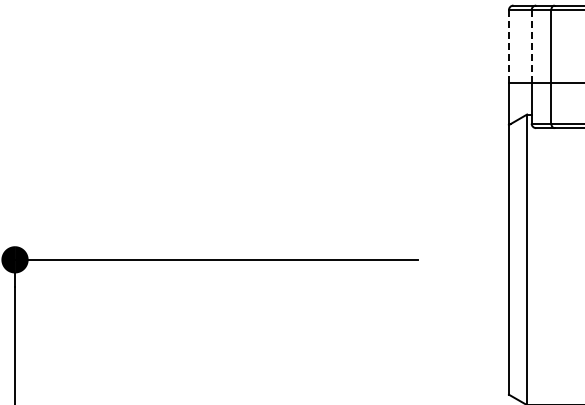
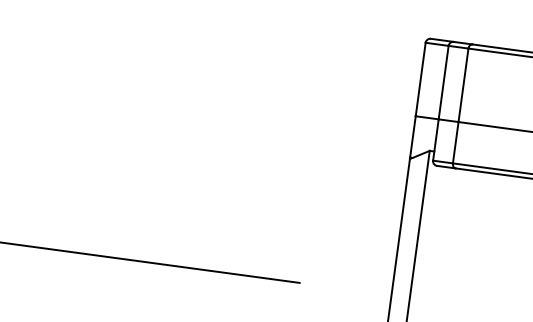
line: (508, 46) -> (420, 79), dashed -> solid
line: (531, 46) -> (443, 82), dashed -> solid

